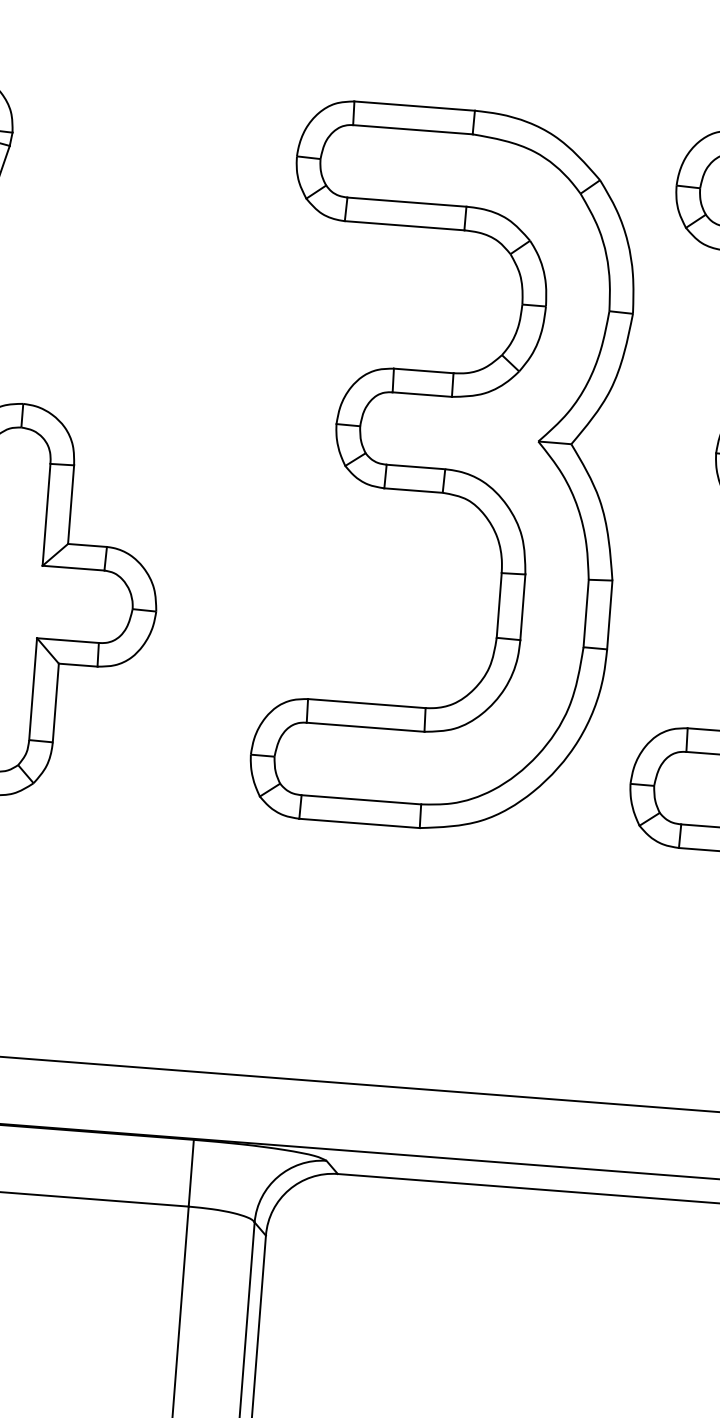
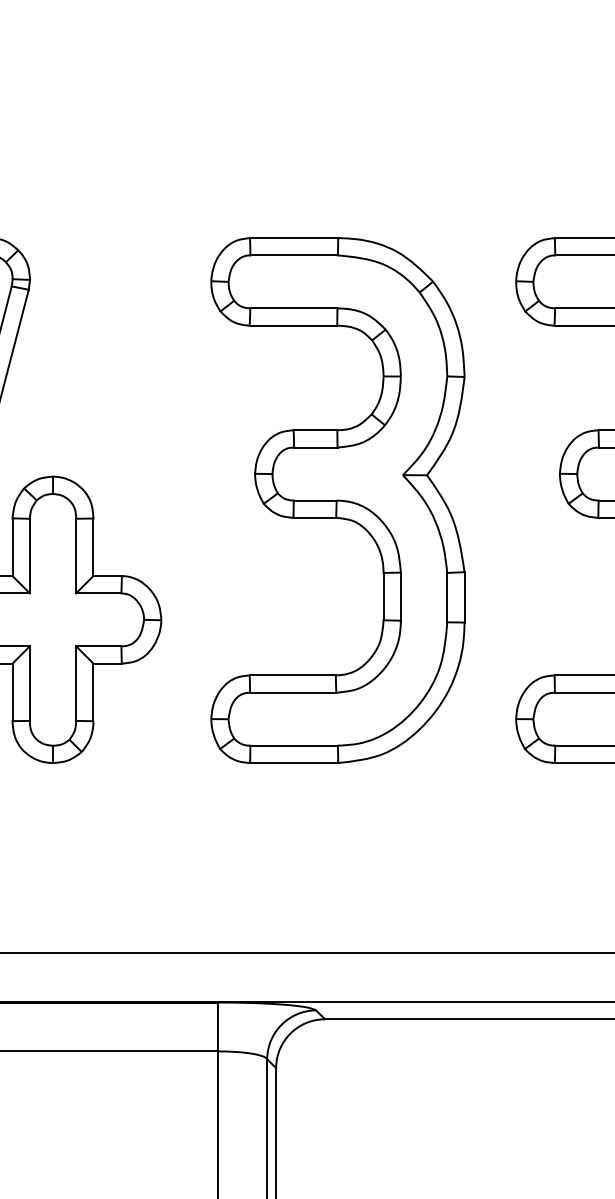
part: (446, 469) -> (337, 500), moved

